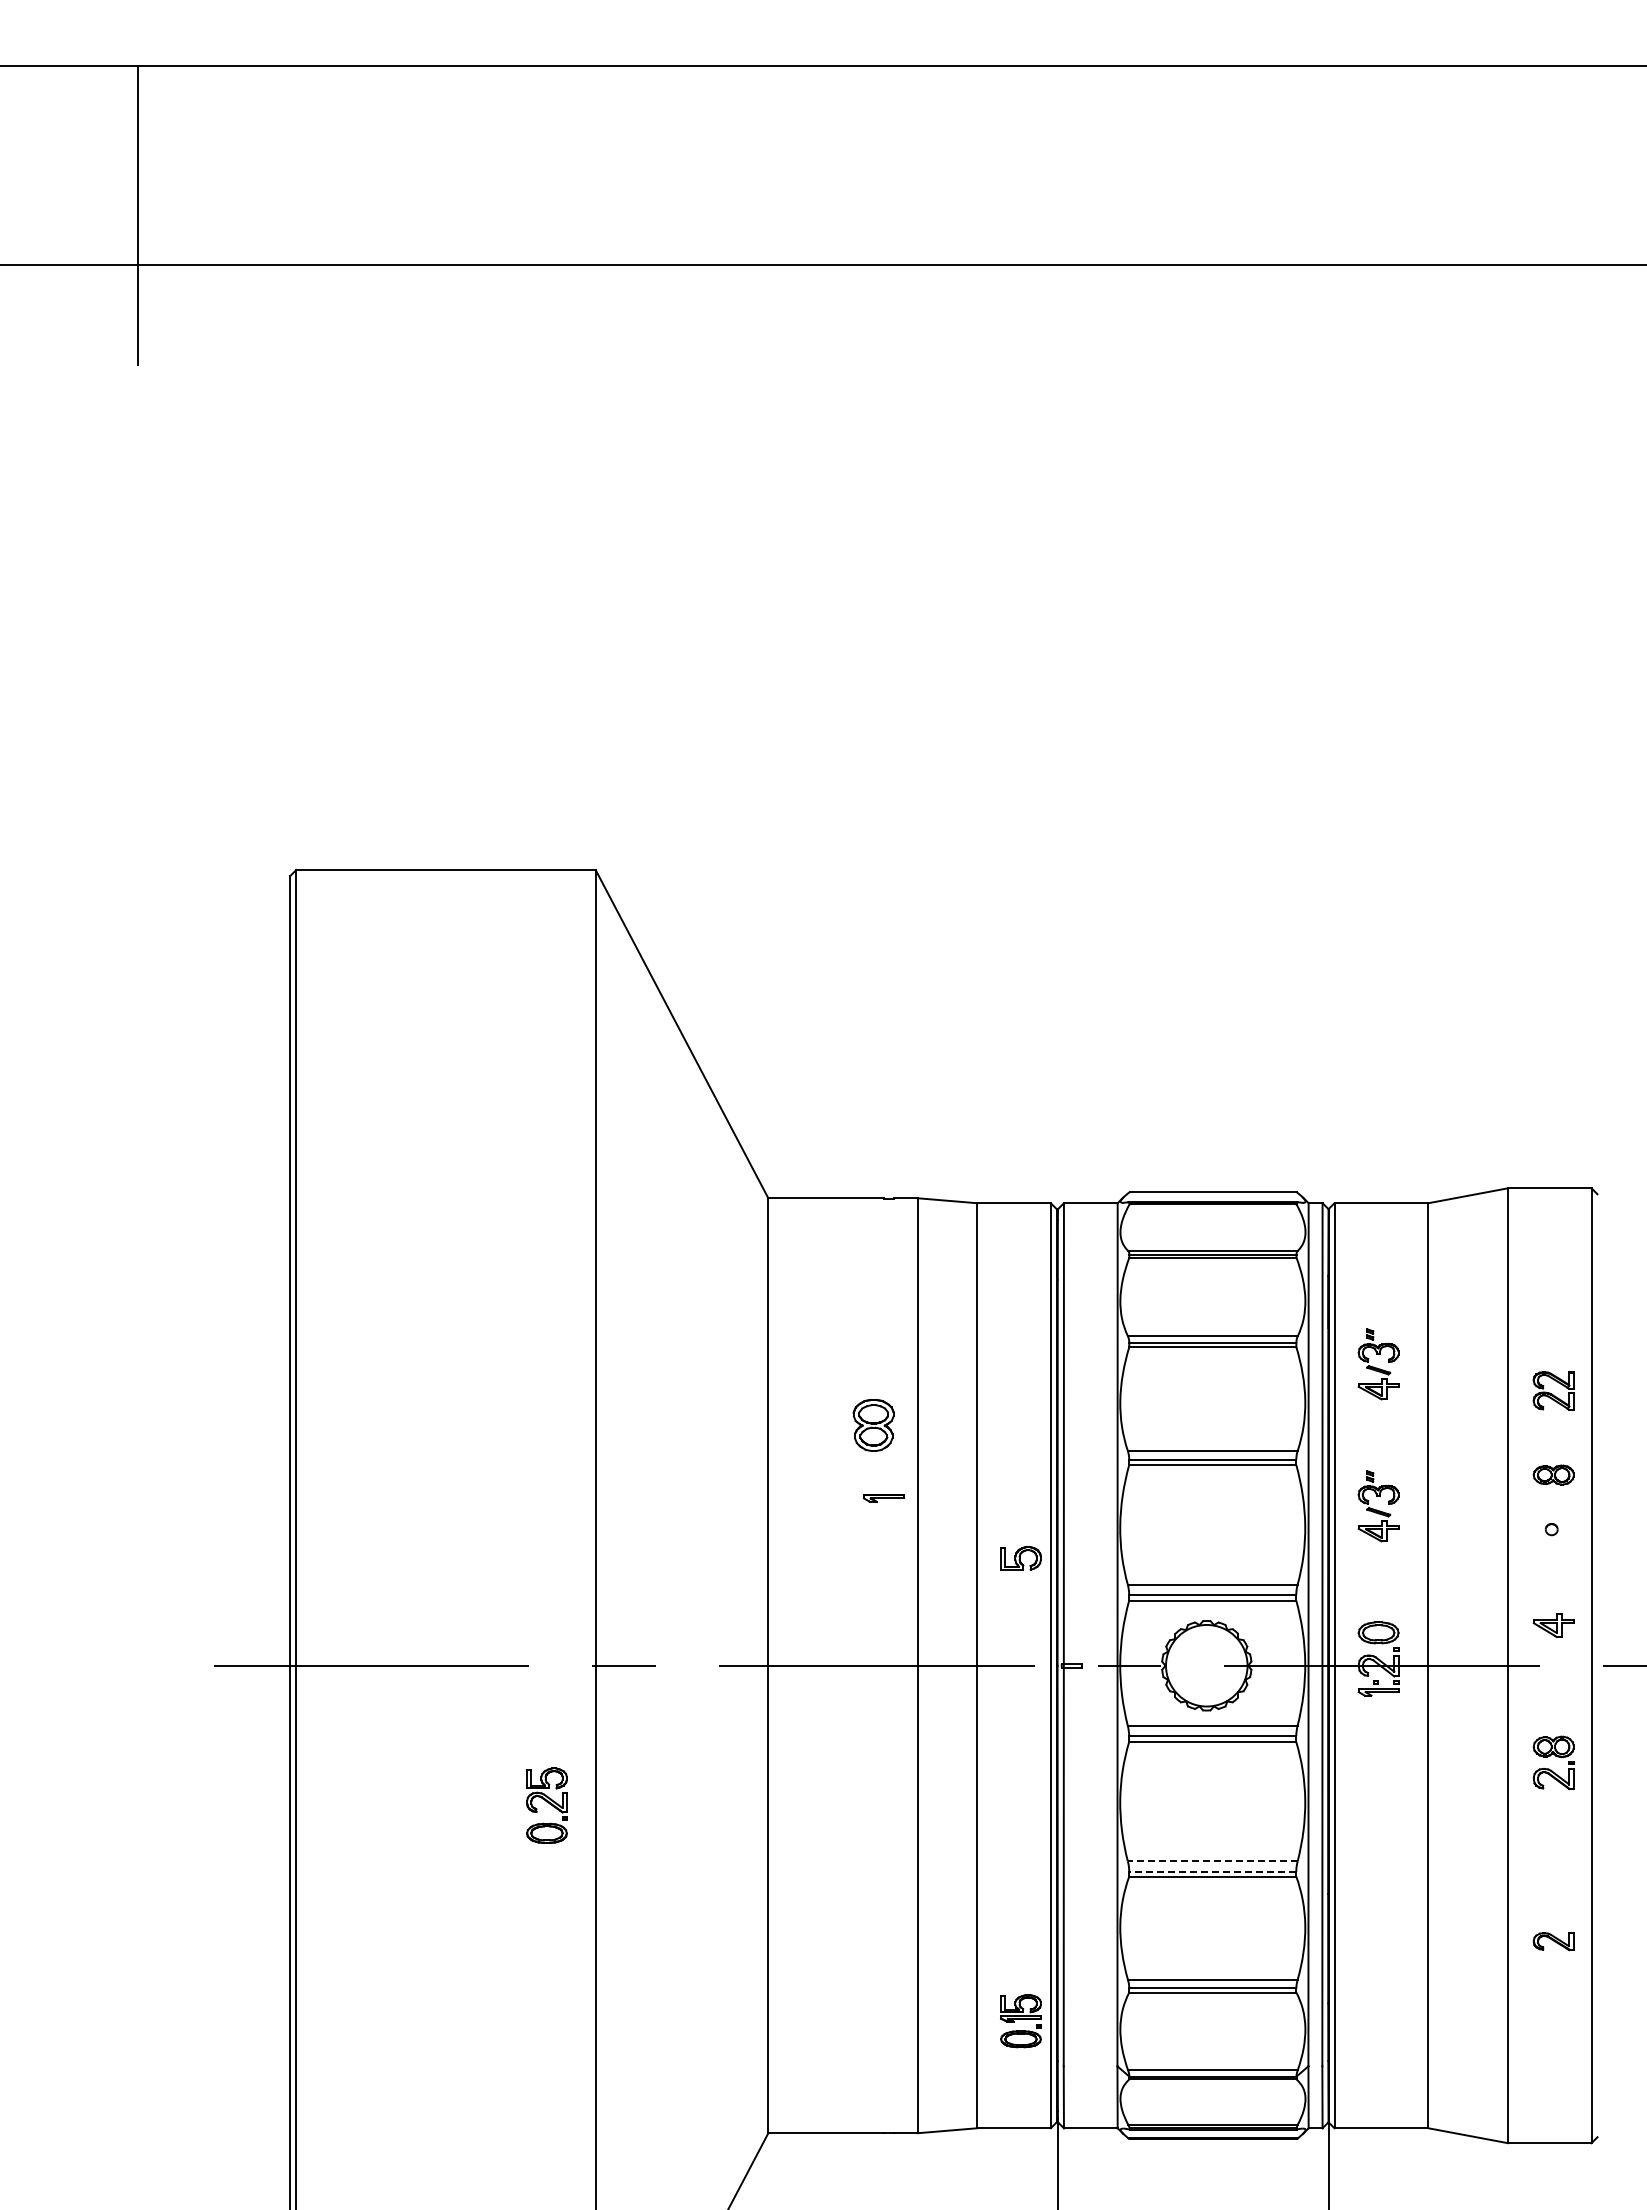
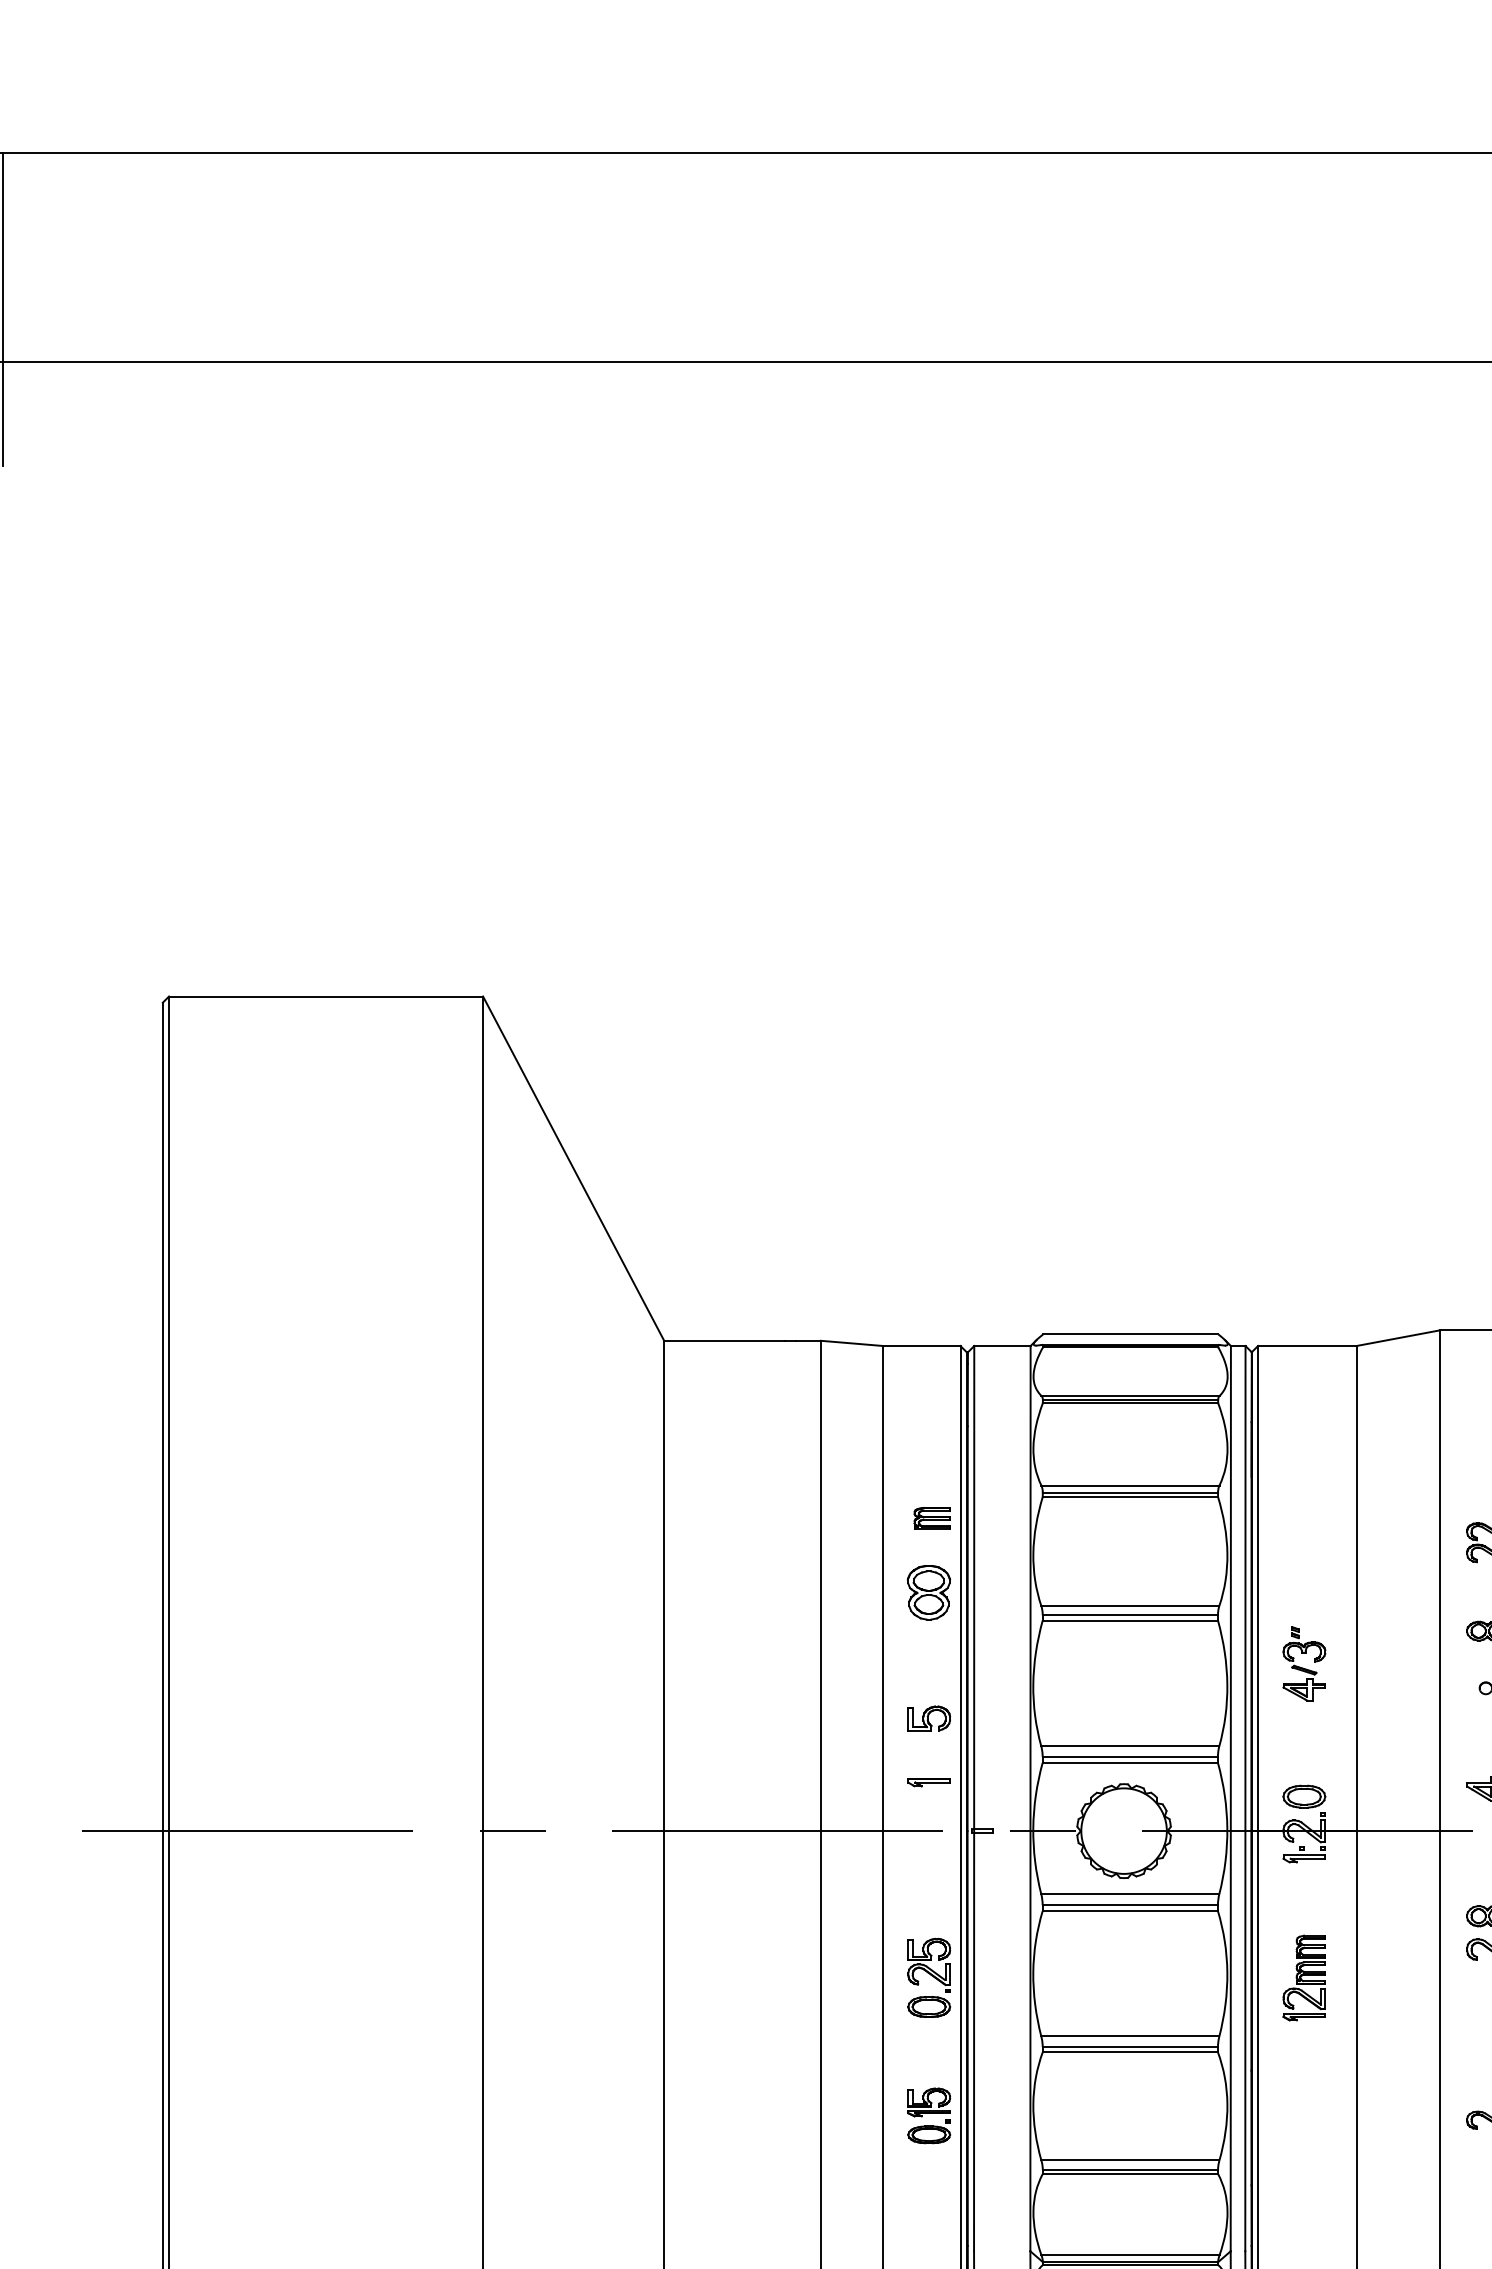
part: (1378, 1364) -> (1304, 1515), removed
part: (1023, 1367) -> (931, 1518), added
part: (873, 1425) -> (928, 1592), moved
part: (883, 1498) -> (928, 1782), moved
part: (546, 1805) -> (928, 1977), moved
part: (1378, 1805) -> (1304, 1977), added
line: (1212, 1861) -> (1130, 2036), dashed -> solid
line: (1212, 1871) -> (1130, 2046), dashed -> solid
part: (1020, 2021) -> (928, 2116), moved

